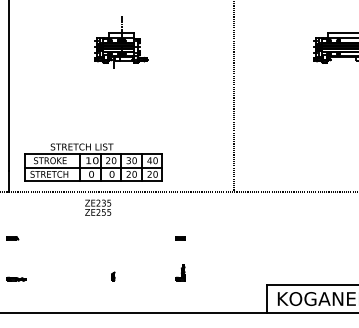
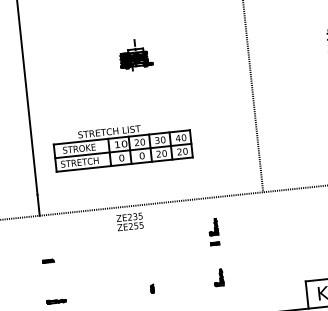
part: (121, 42) -> (136, 55), size x0.6
part: (93, 162) -> (122, 146), moved
part: (180, 221) -> (213, 226), added

